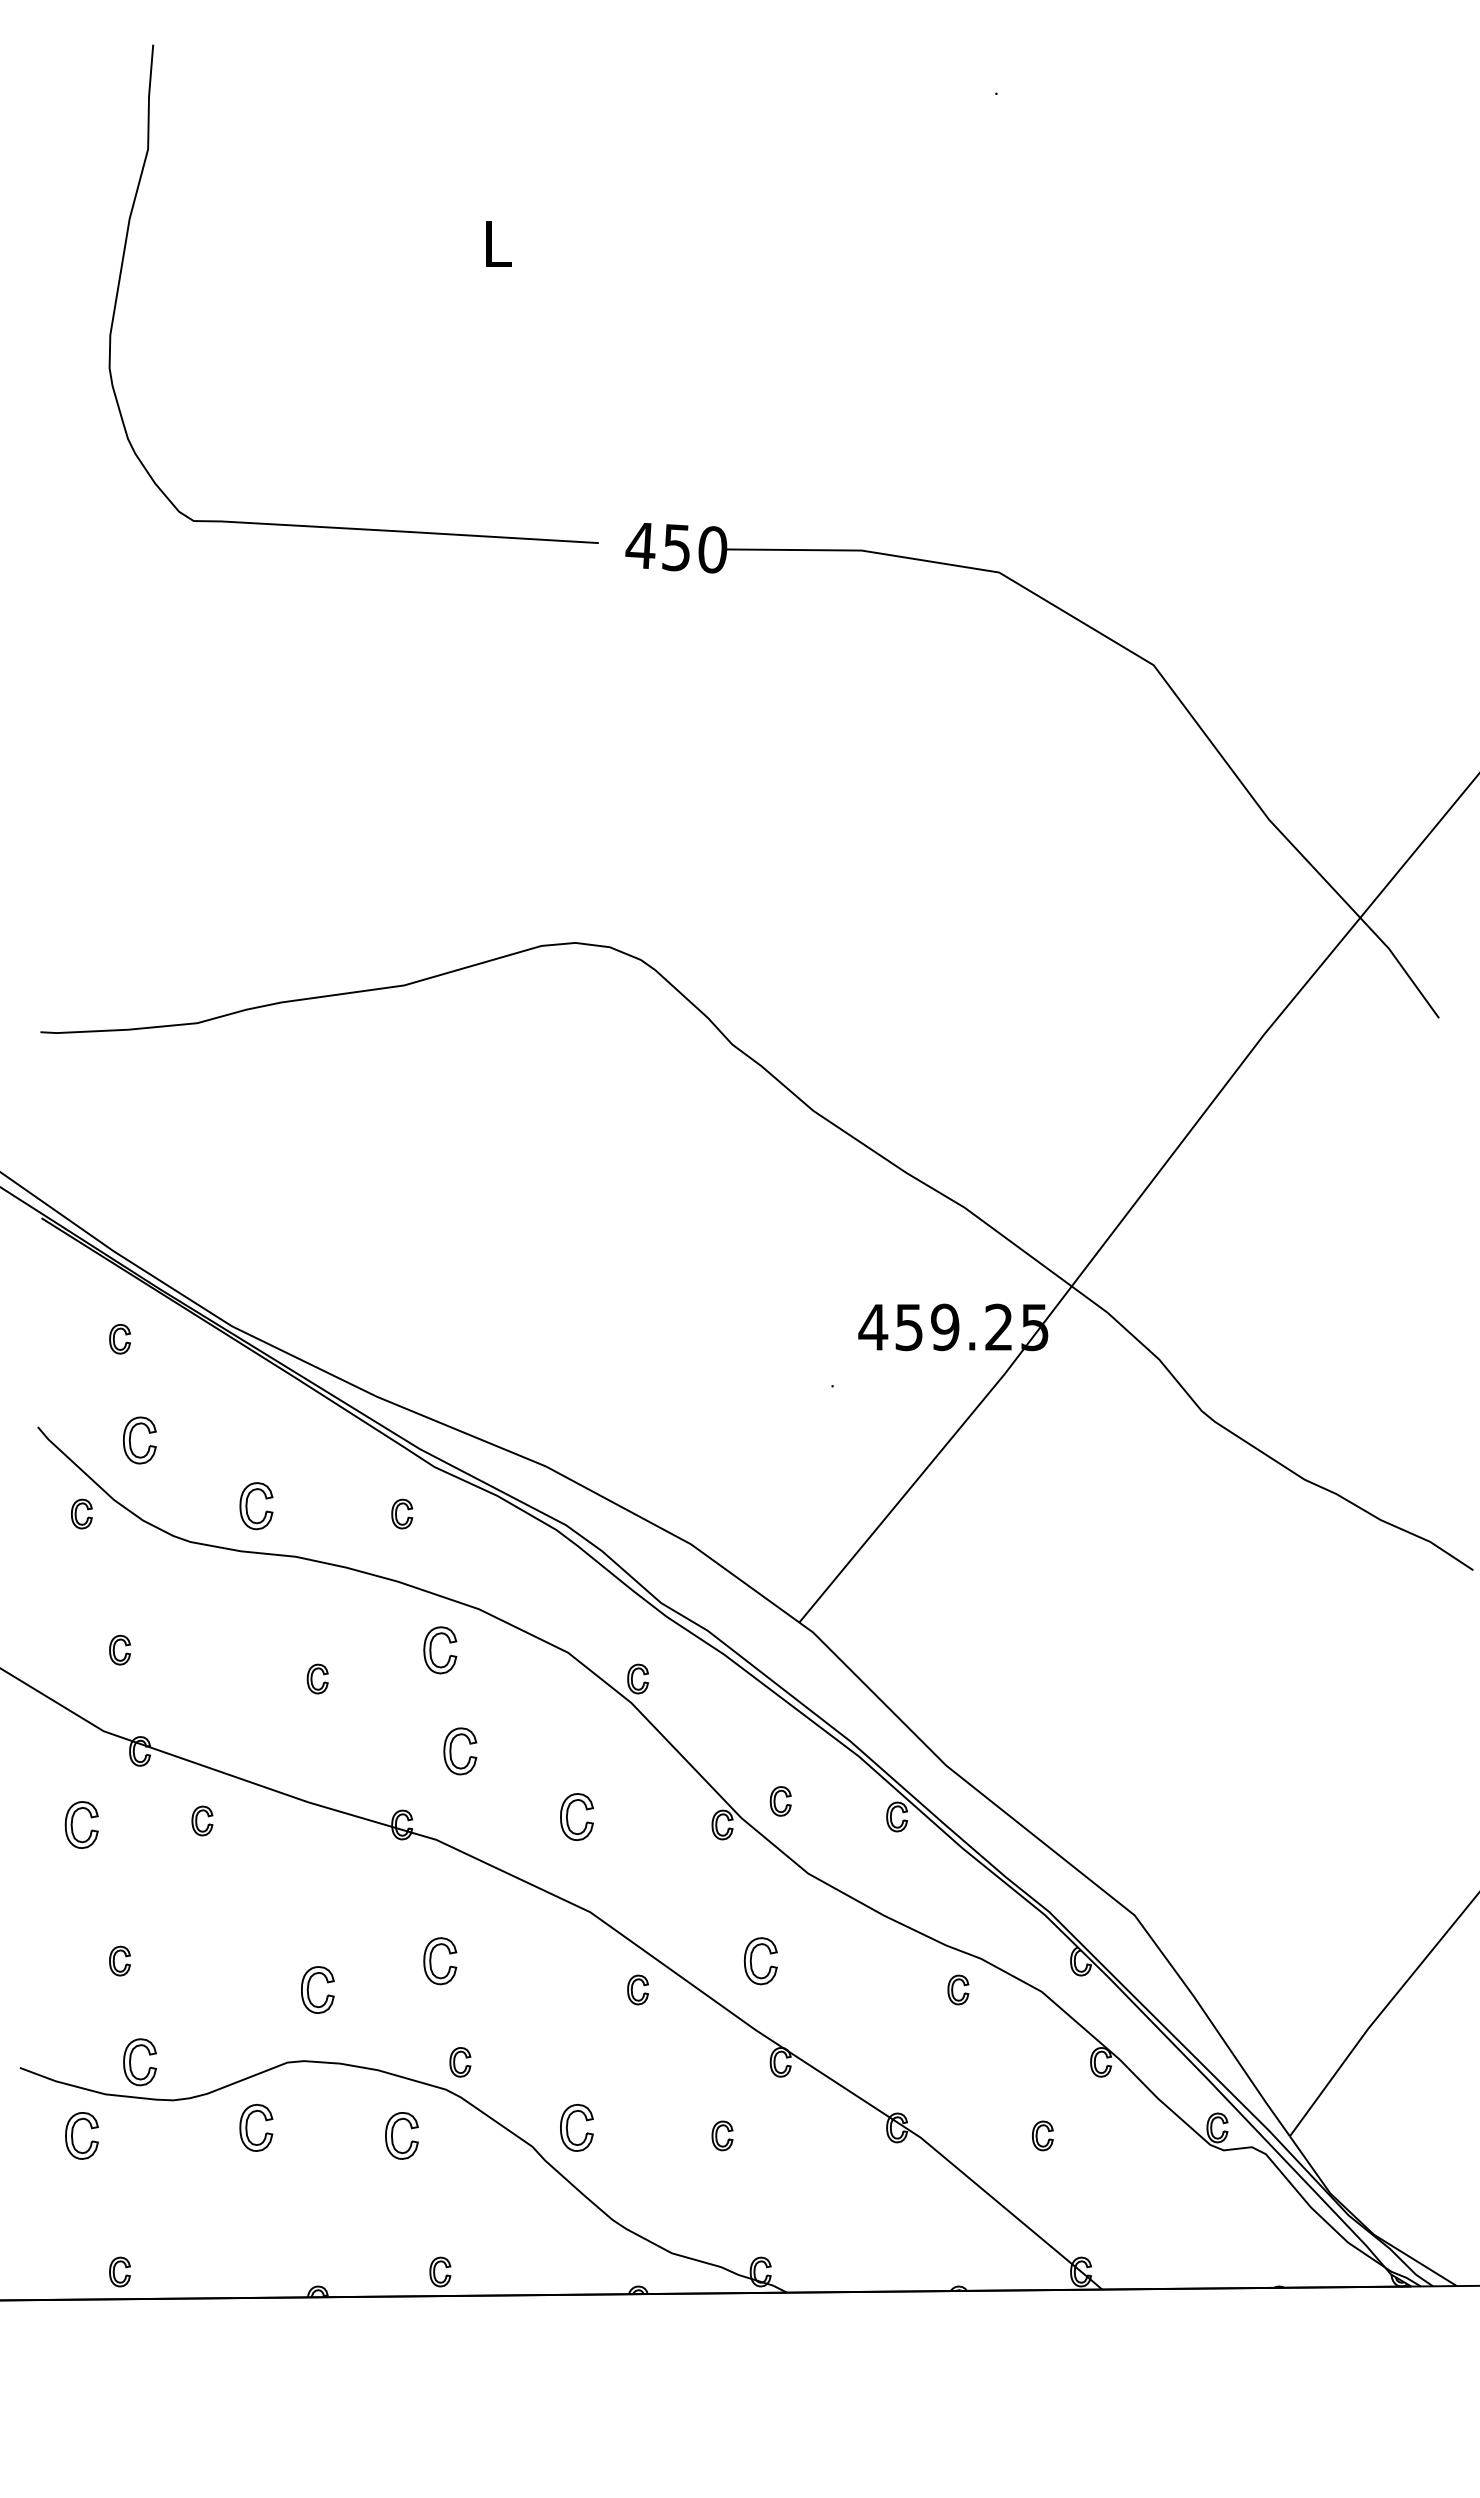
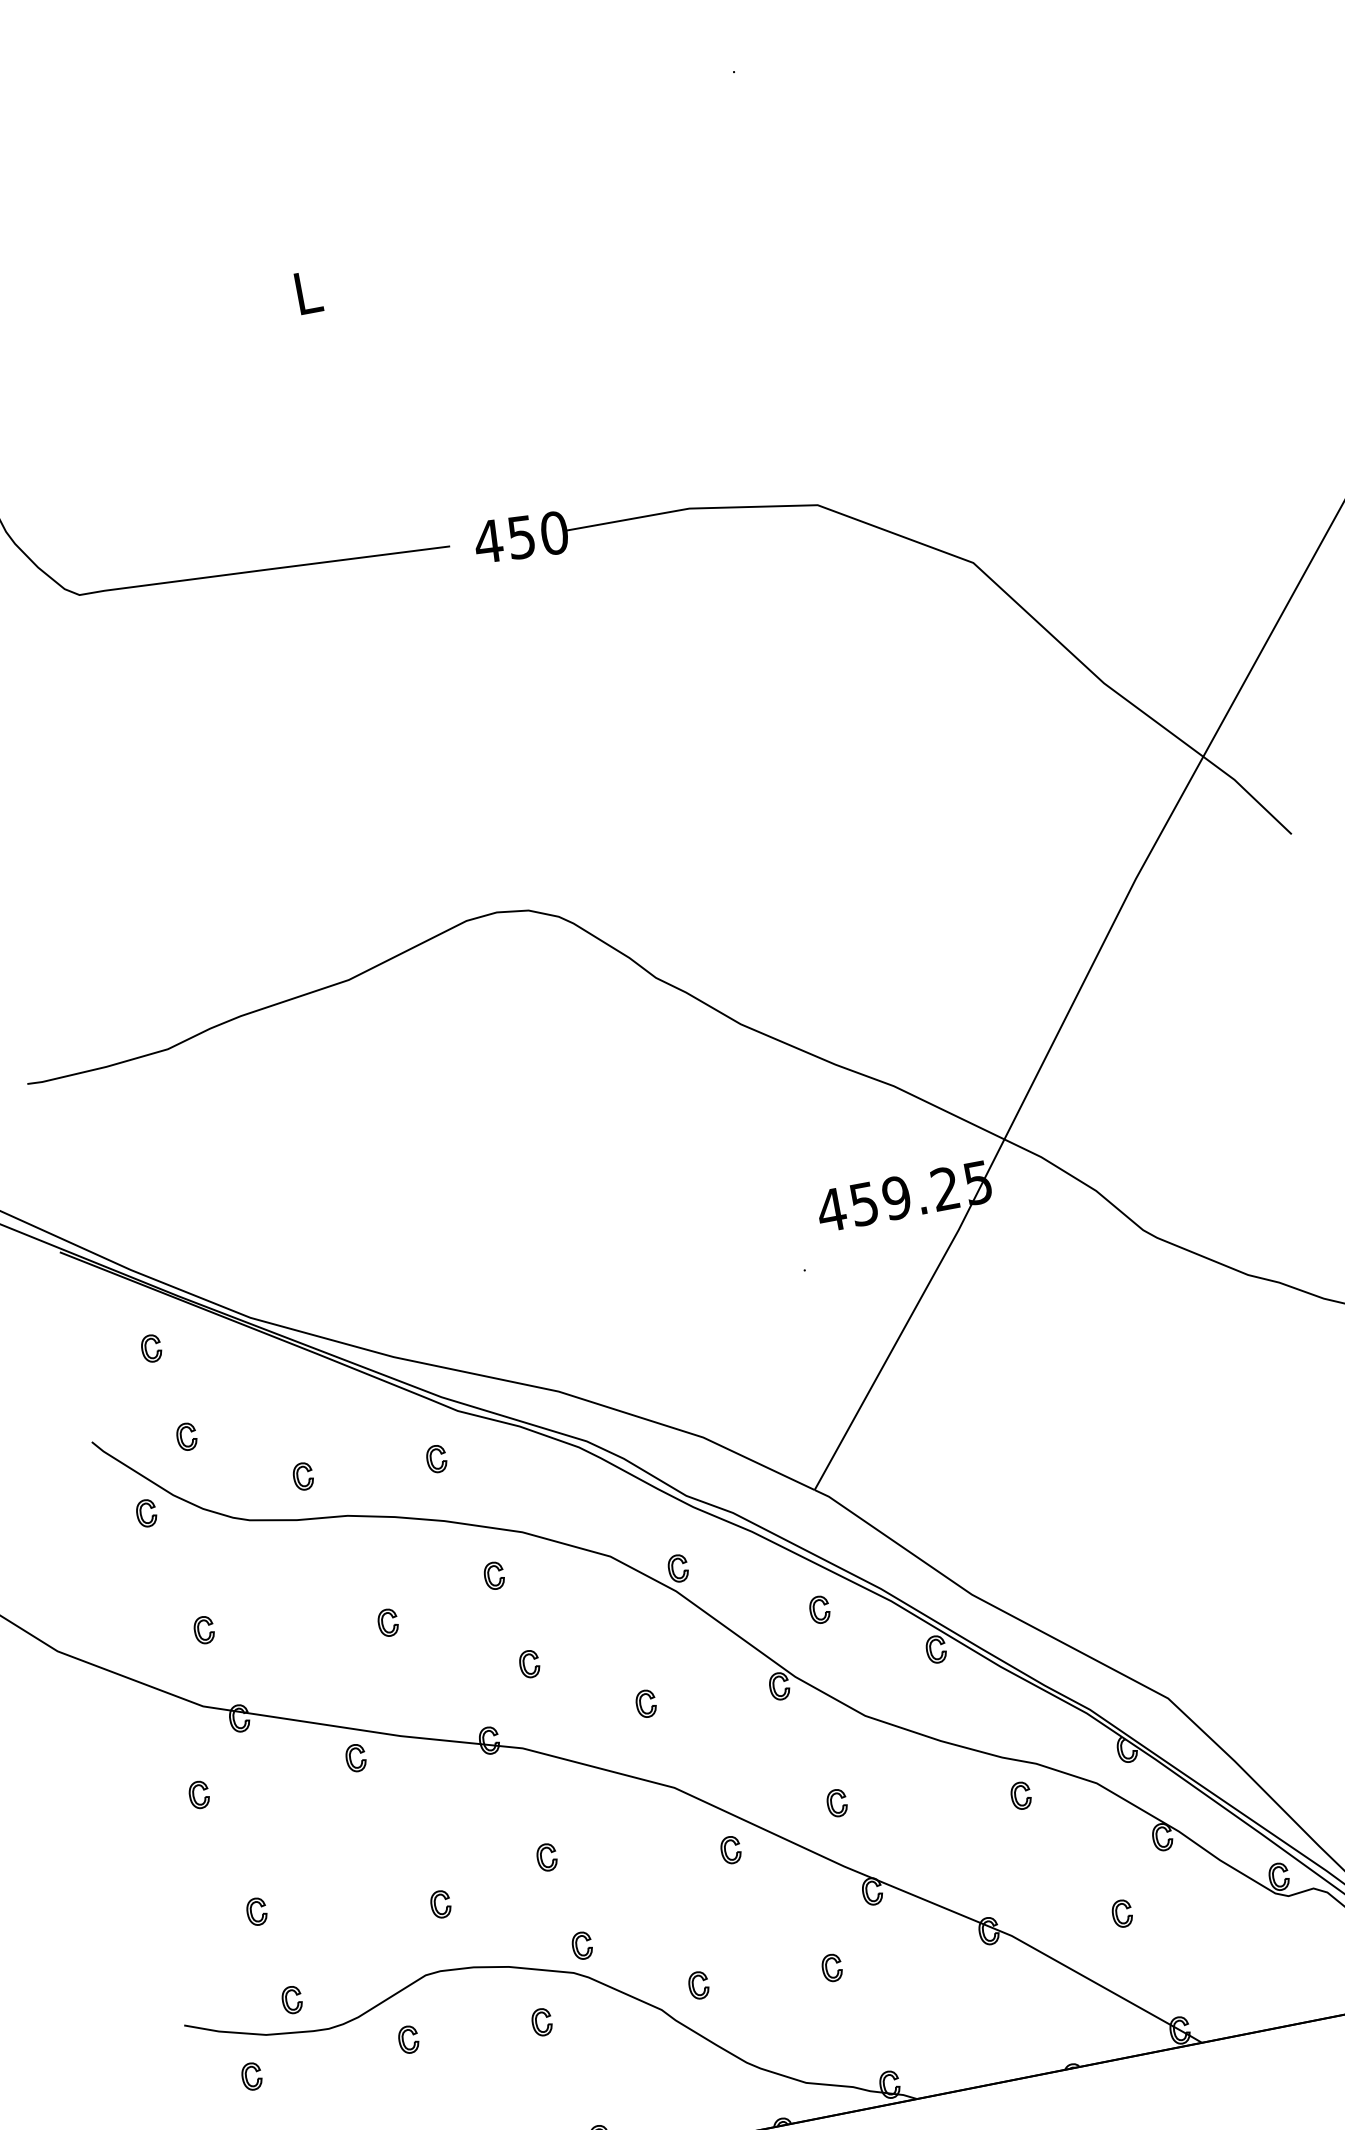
part: (140, 1440) -> (187, 1436), size x0.62
part: (256, 1505) -> (303, 1476), size x0.62
part: (440, 1649) -> (494, 1575), size x0.62
part: (460, 1751) -> (529, 1664), size x0.62
part: (780, 1801) -> (819, 1610), moved
part: (576, 1816) -> (645, 1703), size x0.62
part: (202, 1820) -> (355, 1757), moved
part: (81, 1824) -> (198, 1794), size x0.62
part: (440, 1960) -> (546, 1856), size x0.62
part: (760, 1960) -> (836, 1802), size x0.62
part: (317, 1989) -> (440, 1904), size x0.62
part: (139, 2062) -> (291, 2000), size x0.62
part: (256, 2127) -> (408, 2039), size x0.62
part: (576, 2127) -> (698, 1985), size x0.62
part: (81, 2135) -> (251, 2076), size x0.62
part: (402, 2135) -> (542, 2021), size x0.62

